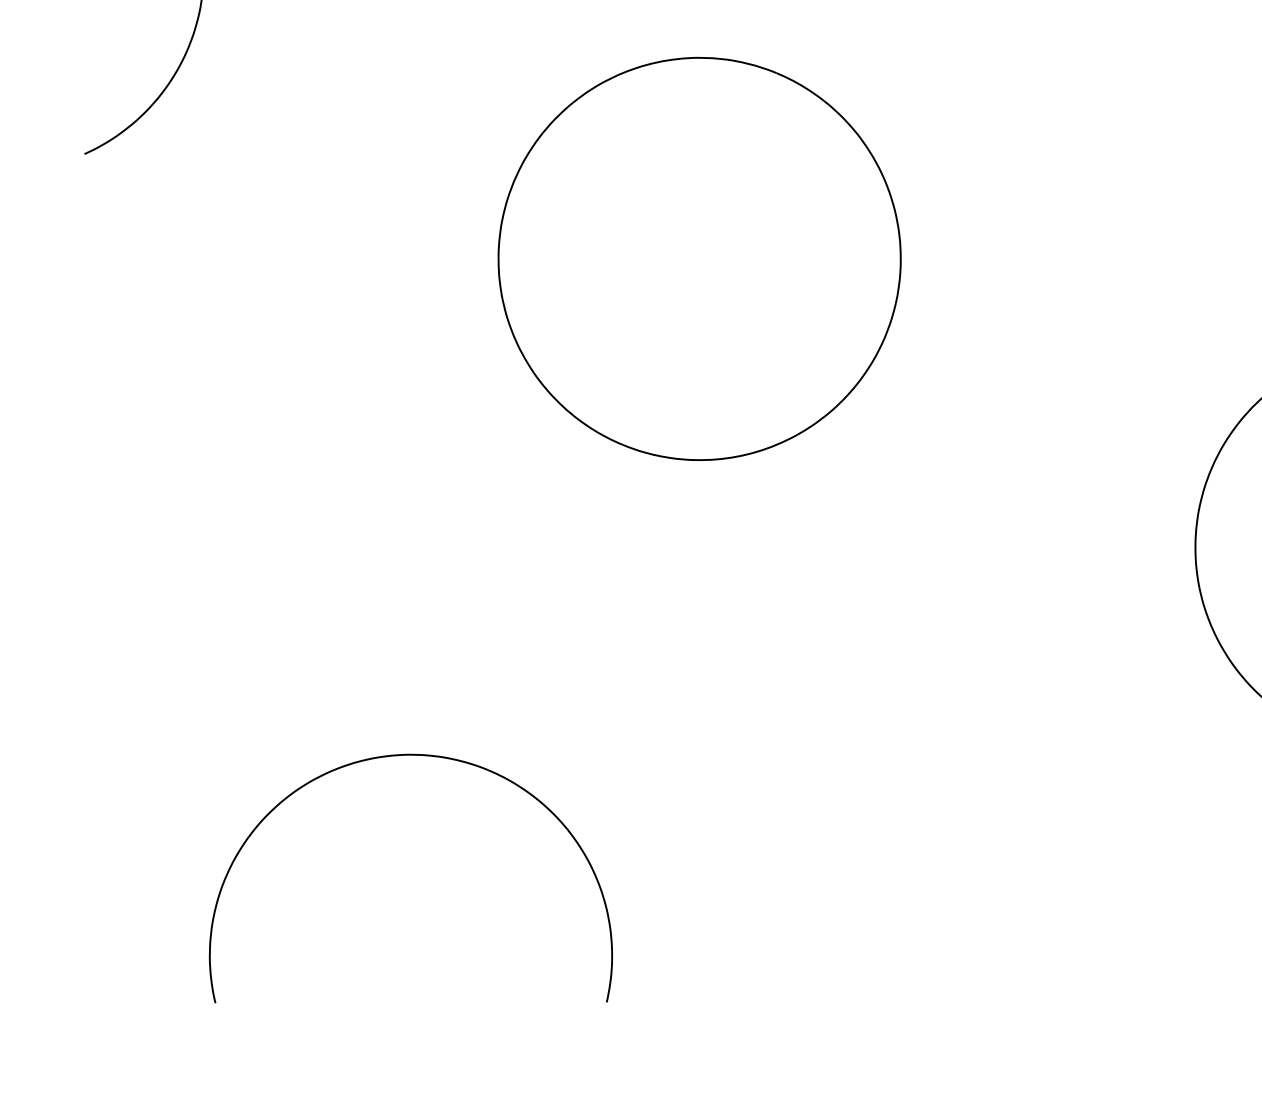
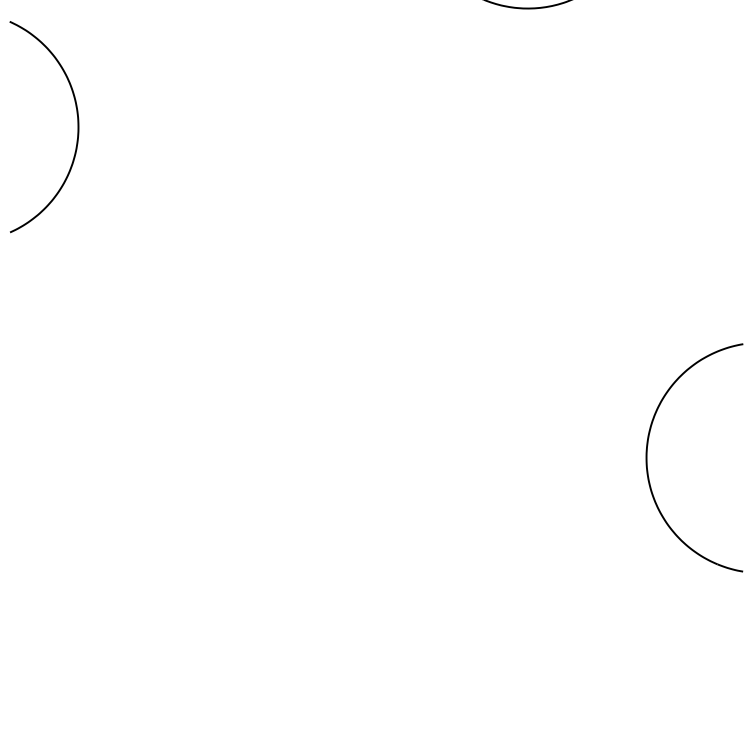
part: (699, 258) -> (362, 292), removed
part: (411, 756) -> (197, 577), removed

